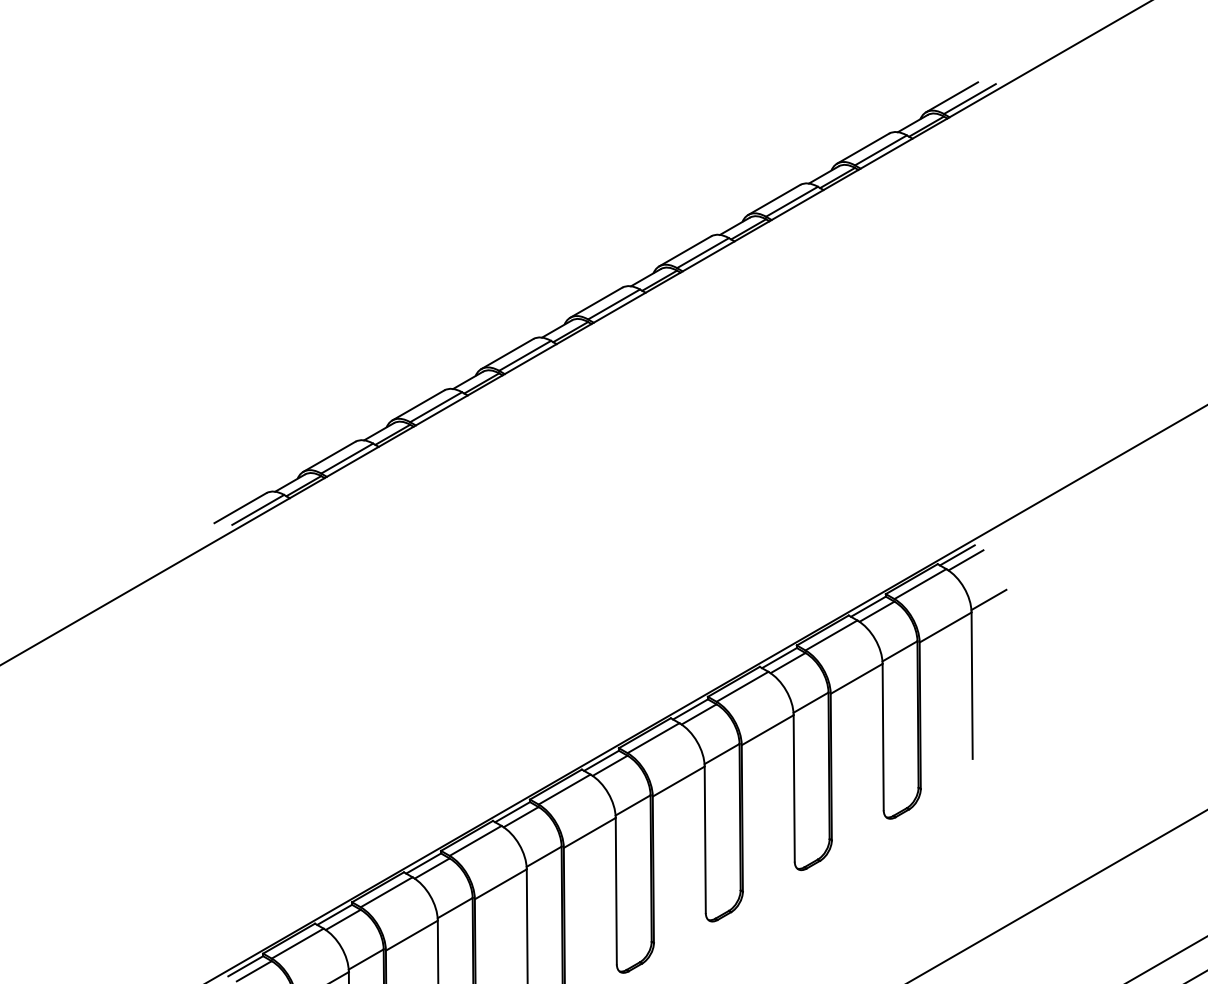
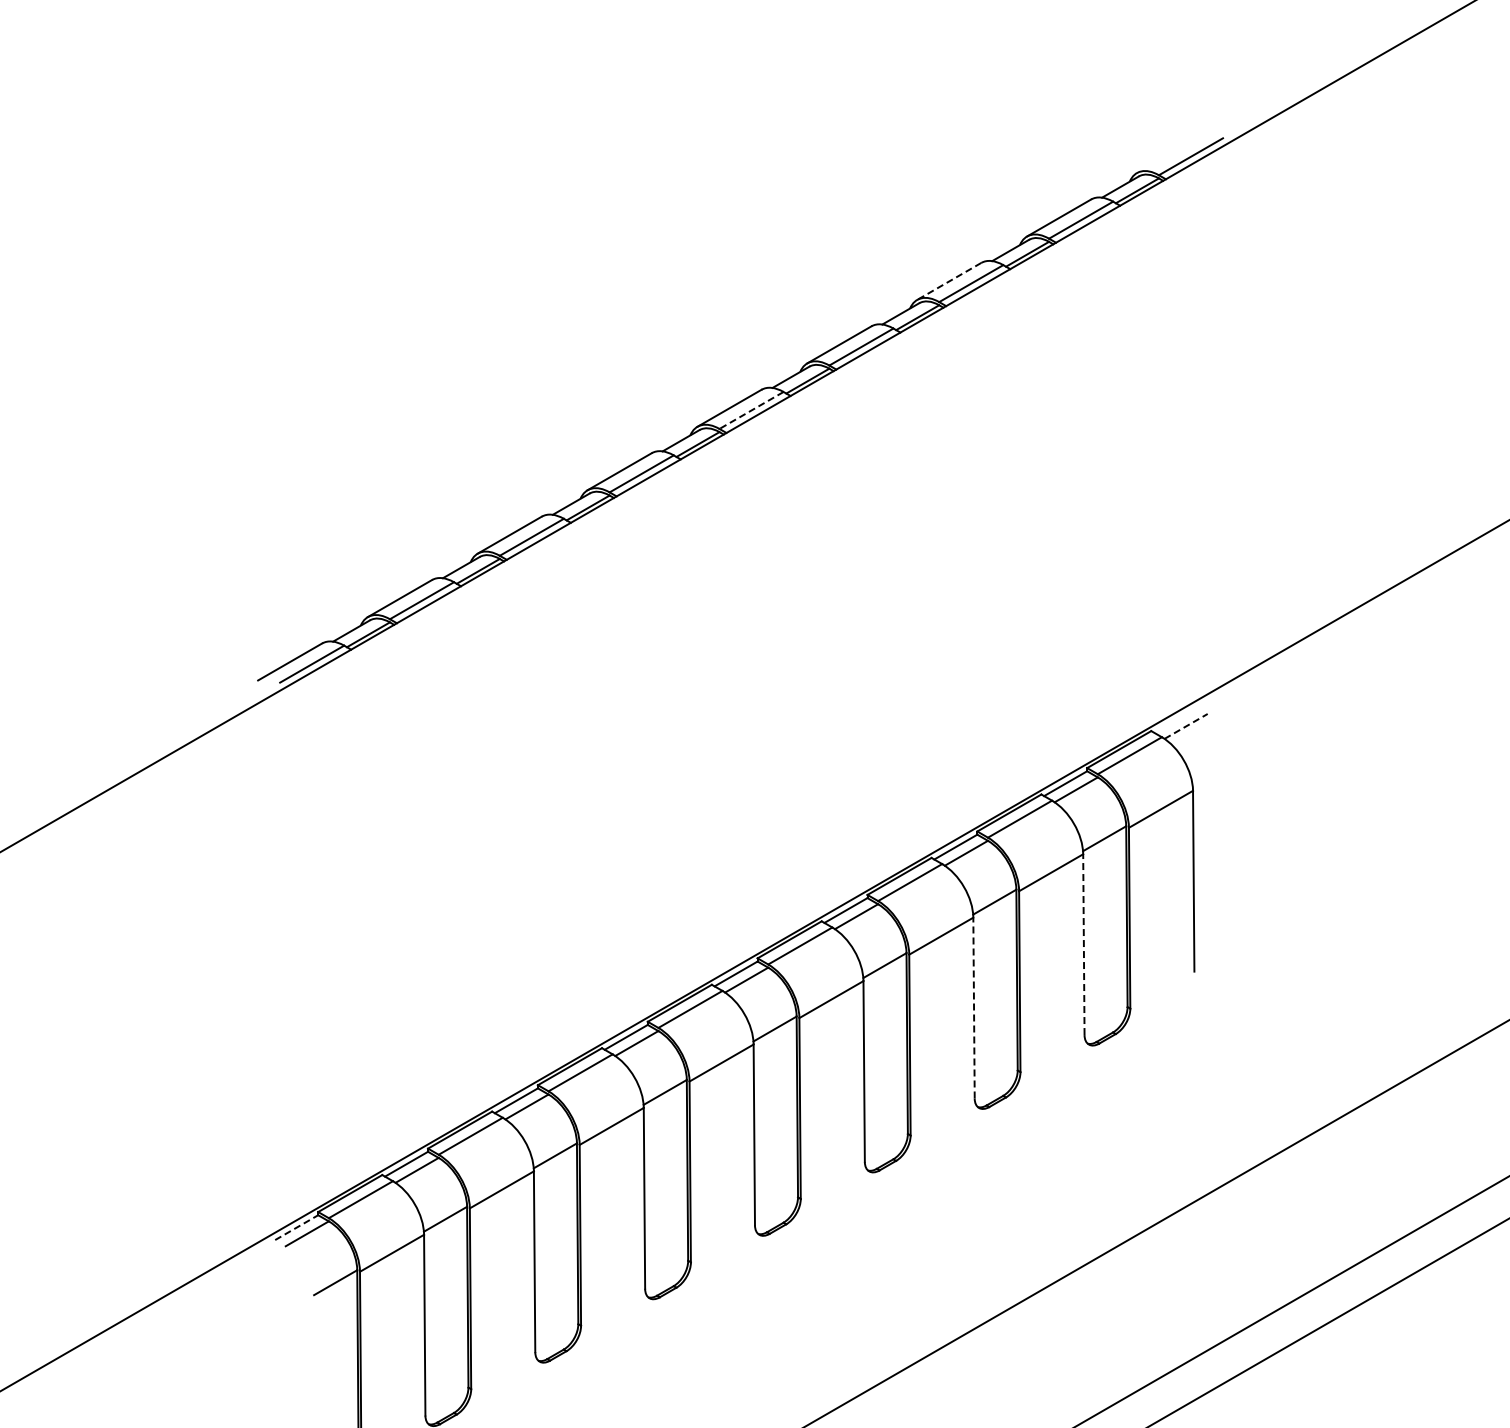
line: (951, 97) -> (1168, 154), removed
line: (774, 200) -> (949, 281), solid -> dashed
line: (614, 304) -> (751, 410), solid -> dashed
line: (957, 554) -> (1175, 719), removed
line: (966, 560) -> (1186, 726), solid -> dashed
line: (988, 599) -> (1214, 774), removed
line: (882, 736) -> (1083, 944), solid -> dashed
line: (794, 787) -> (974, 1007), solid -> dashed
line: (245, 966) -> (296, 1227), solid -> dashed

